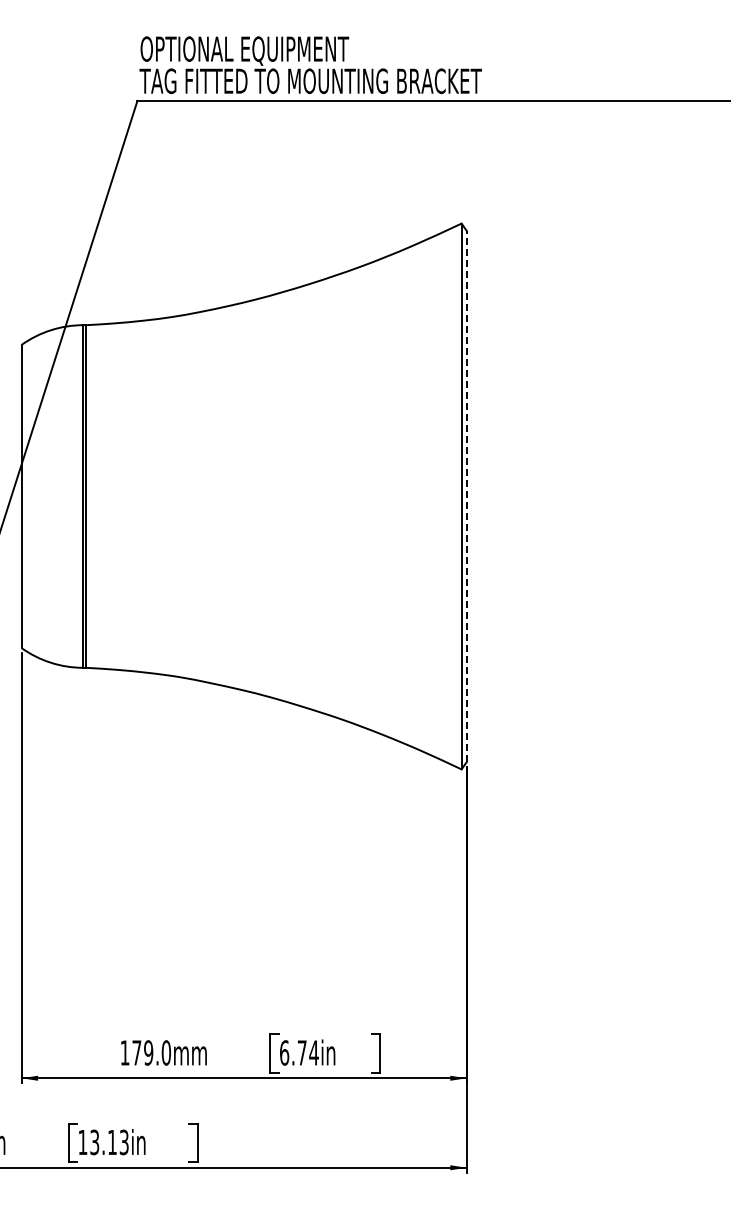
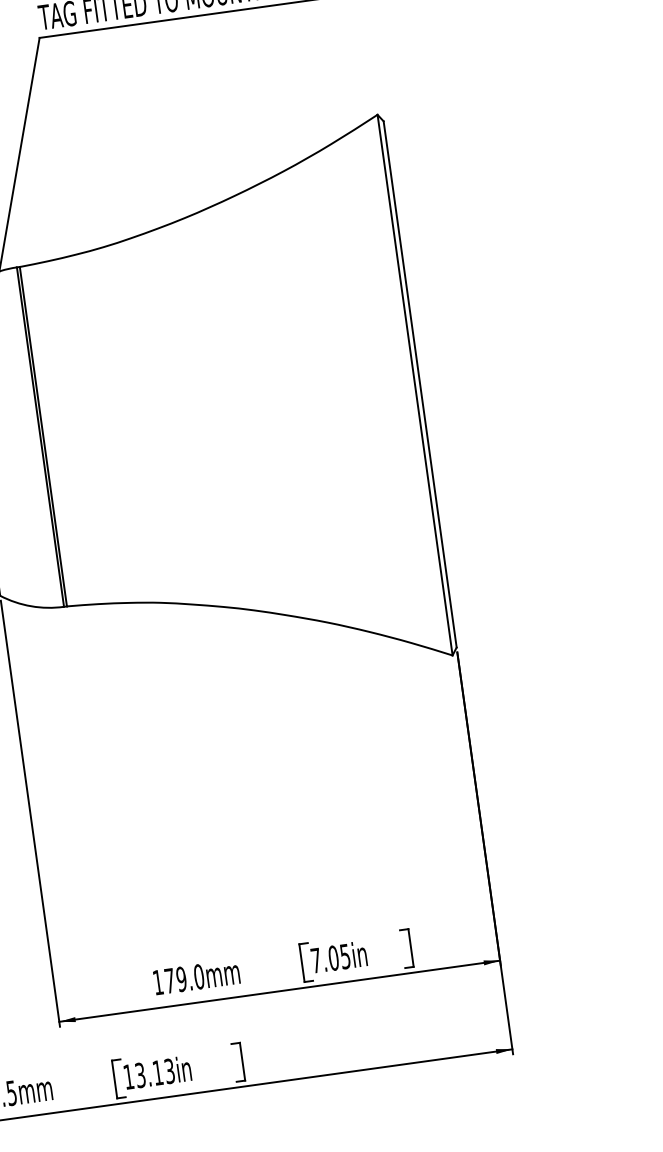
line: (466, 496) -> (419, 384), dashed -> solid
text: (299, 1052) -> (330, 958), 6.74in -> 7.05in

